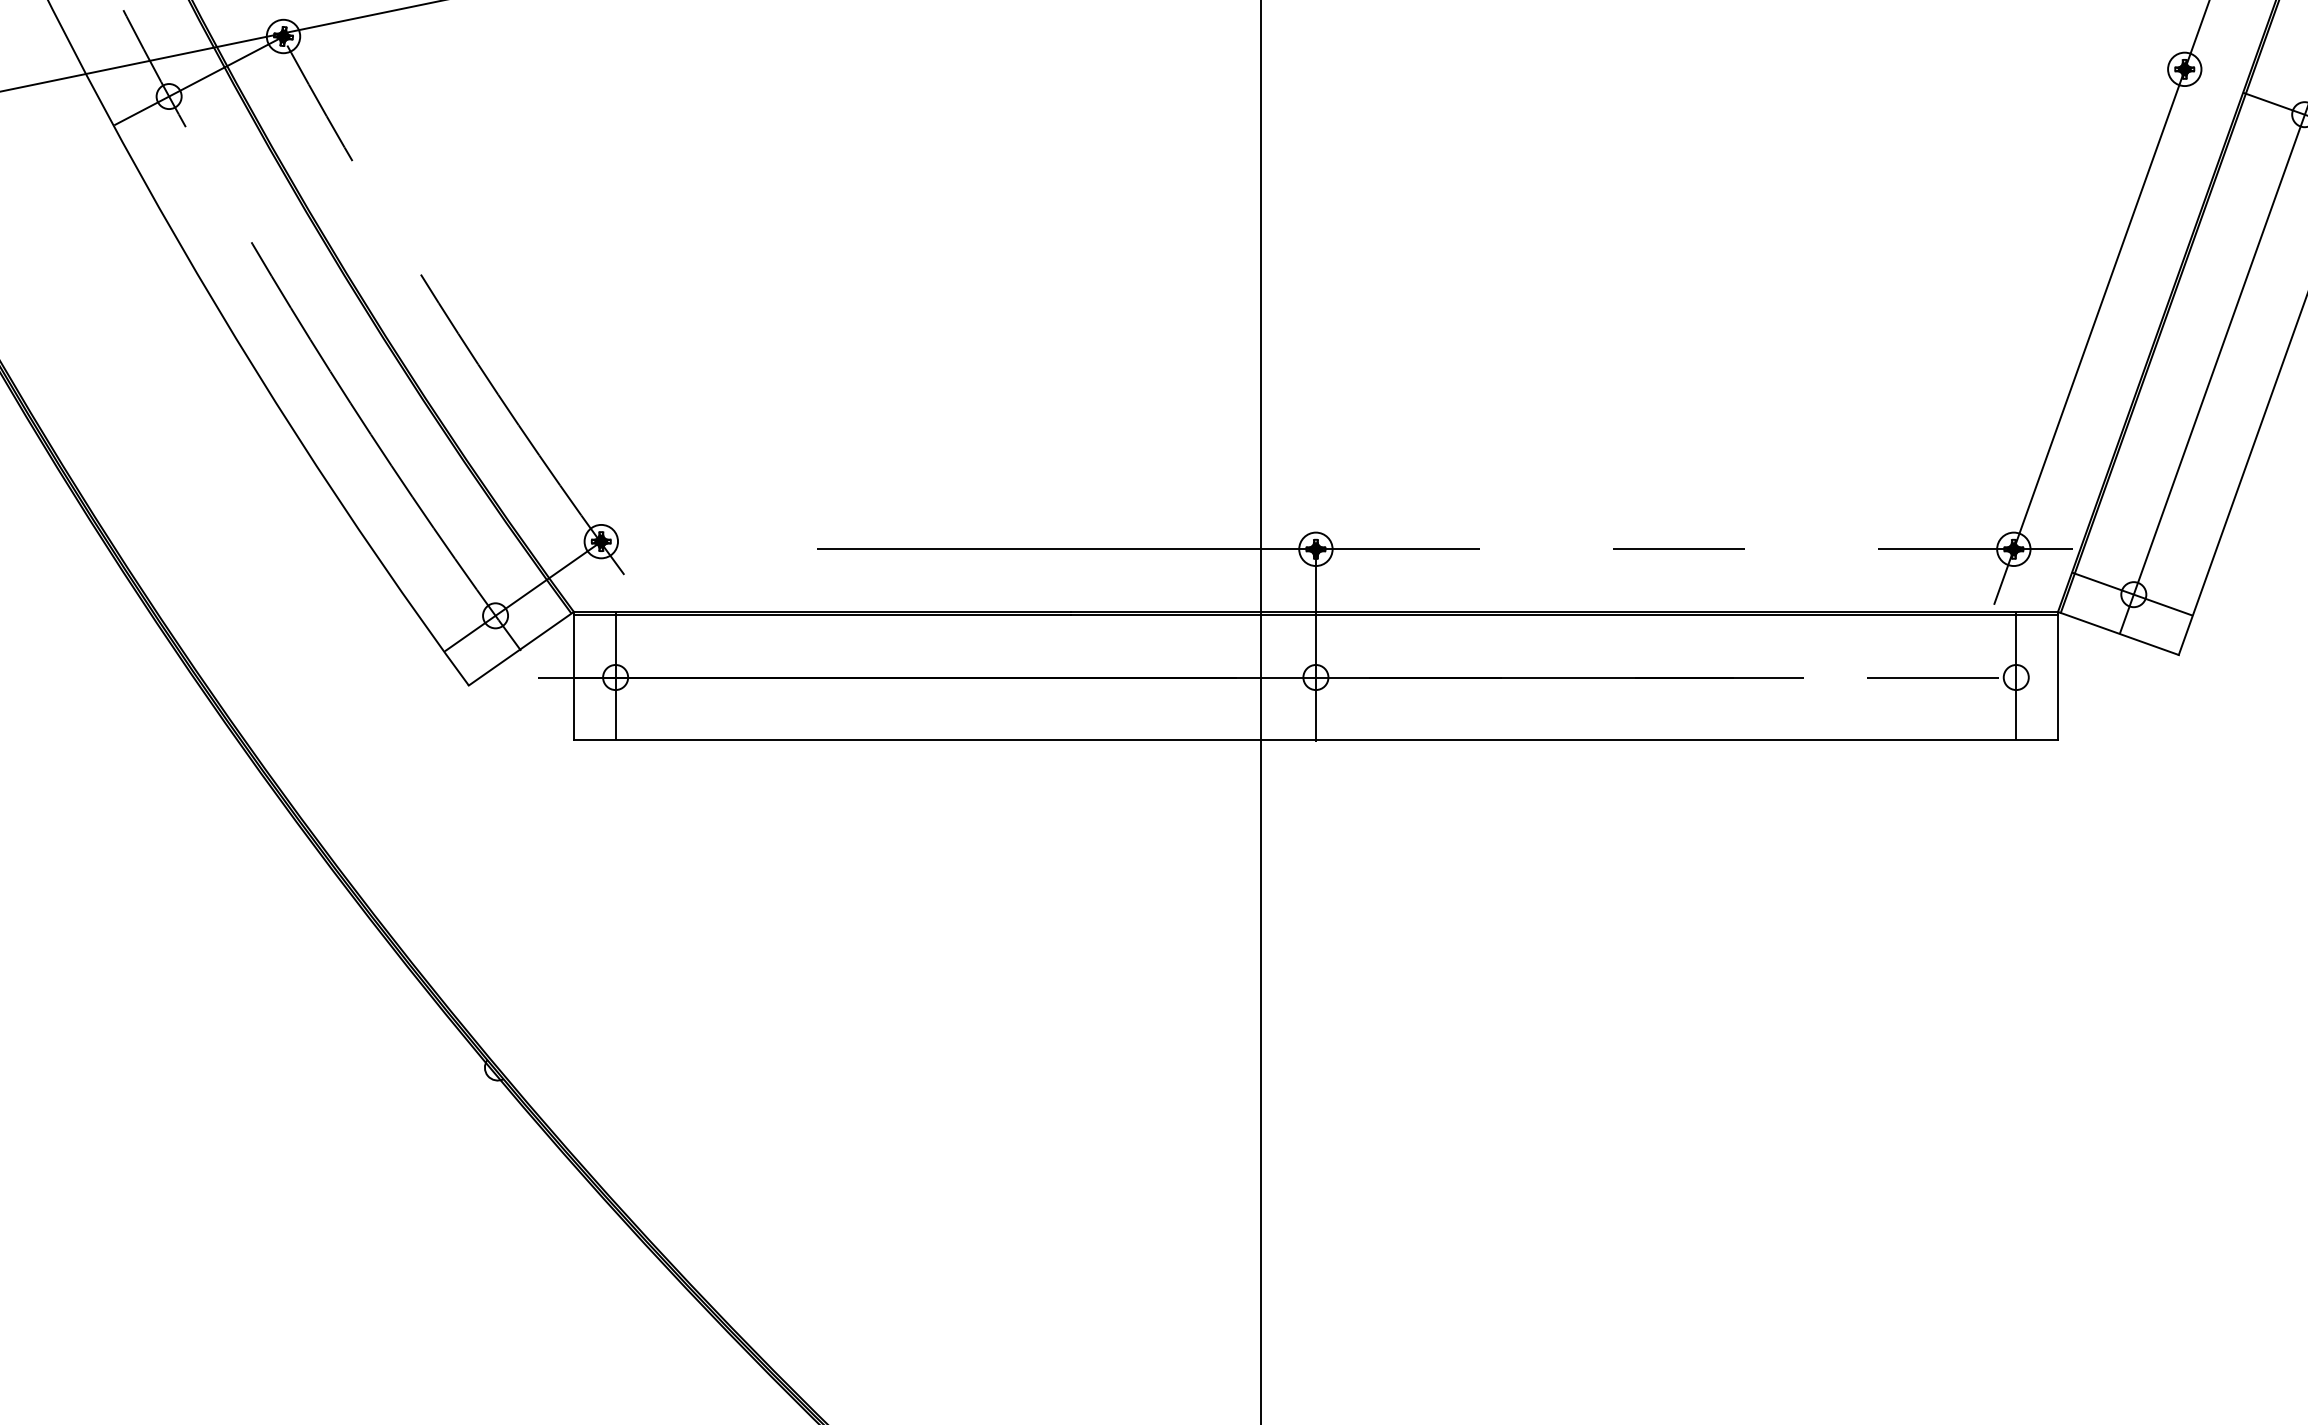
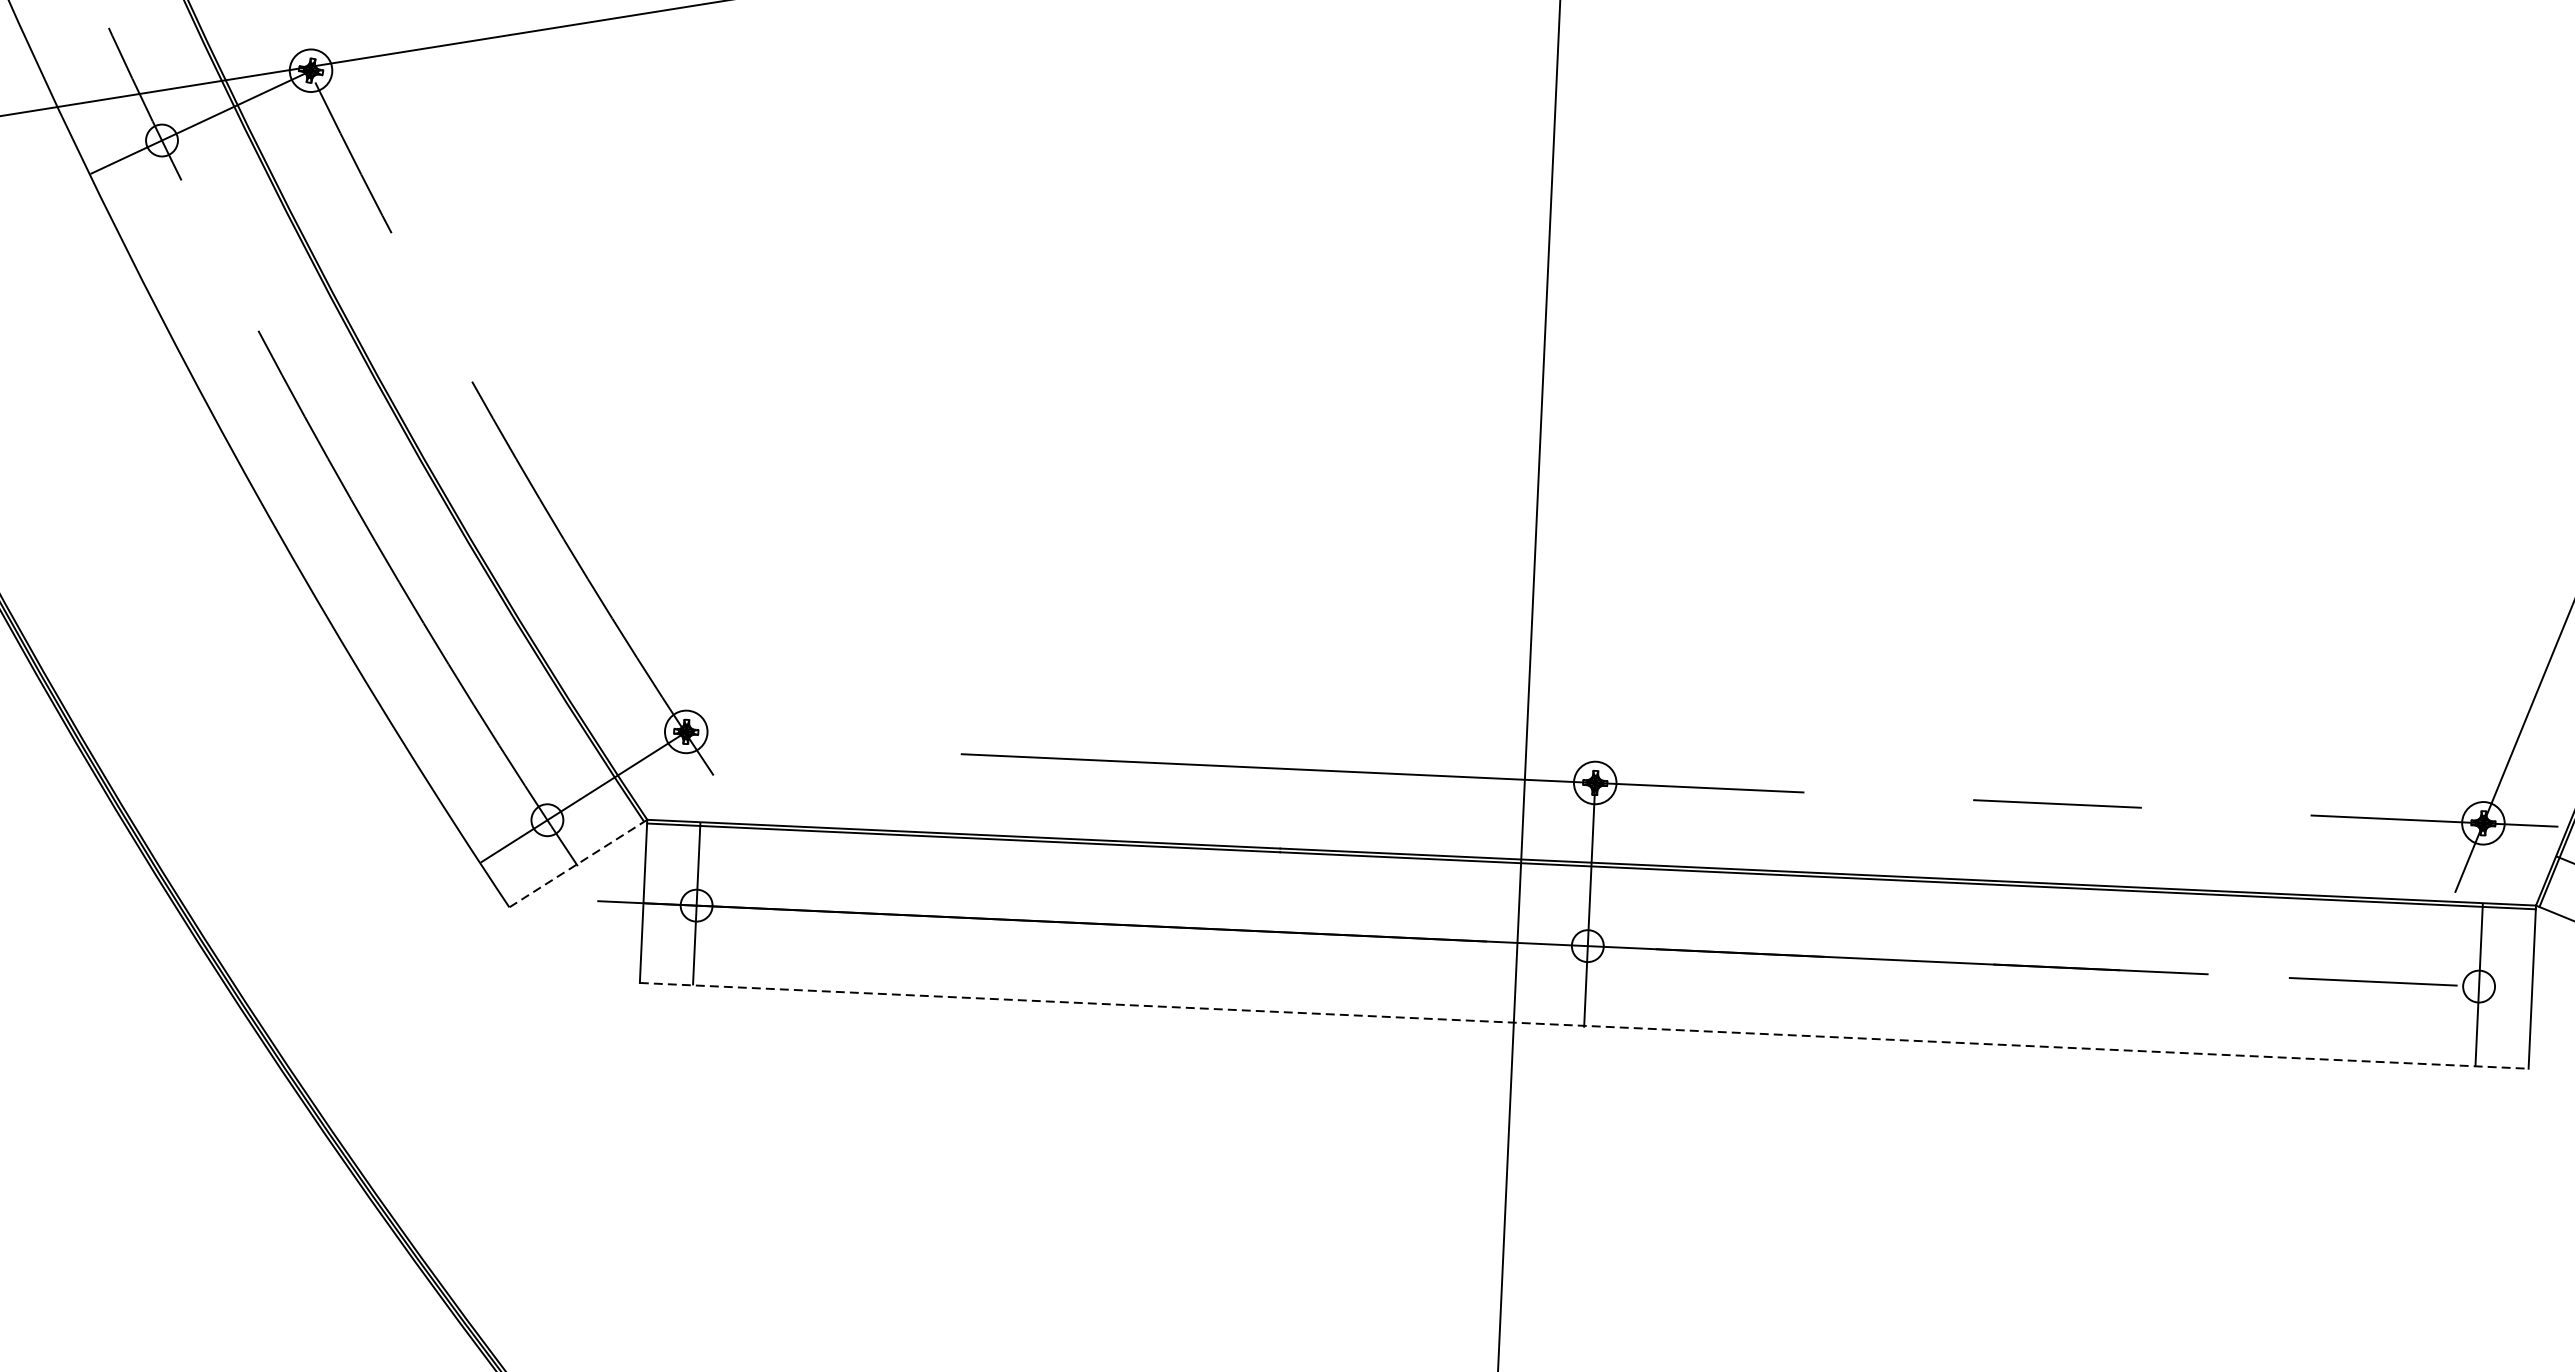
line: (520, 649) -> (577, 864), solid -> dashed
line: (1316, 740) -> (1584, 1026), solid -> dashed

